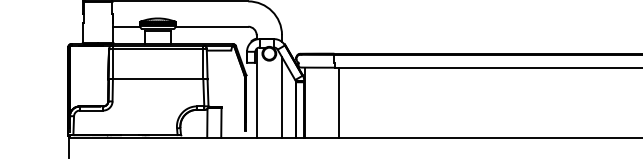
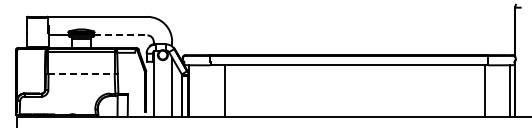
line: (211, 26) -> (120, 35), solid -> dashed
line: (159, 78) -> (82, 73), solid -> dashed
line: (338, 102) -> (224, 90), moved

